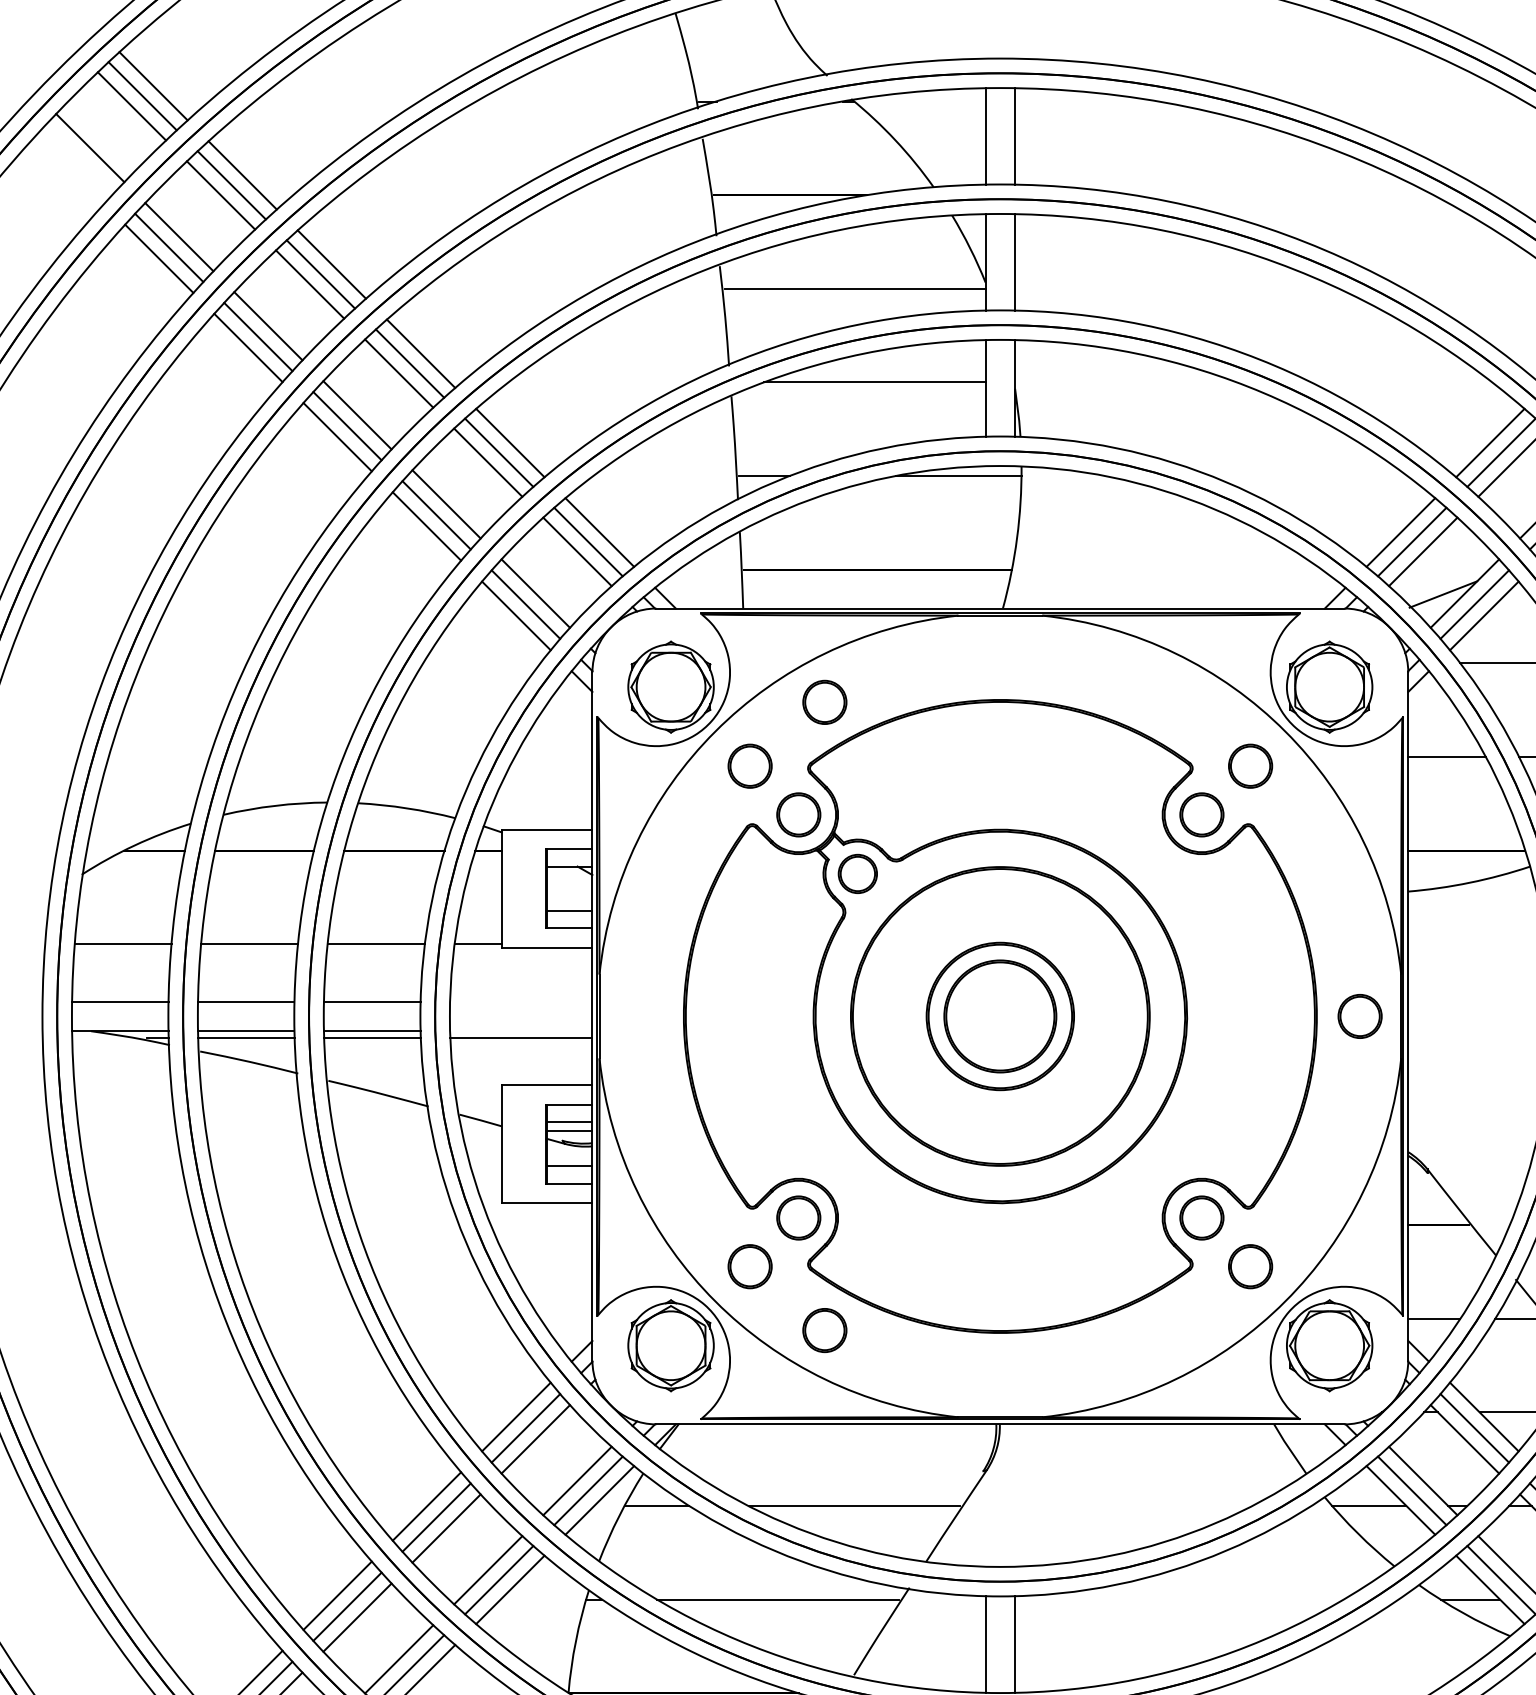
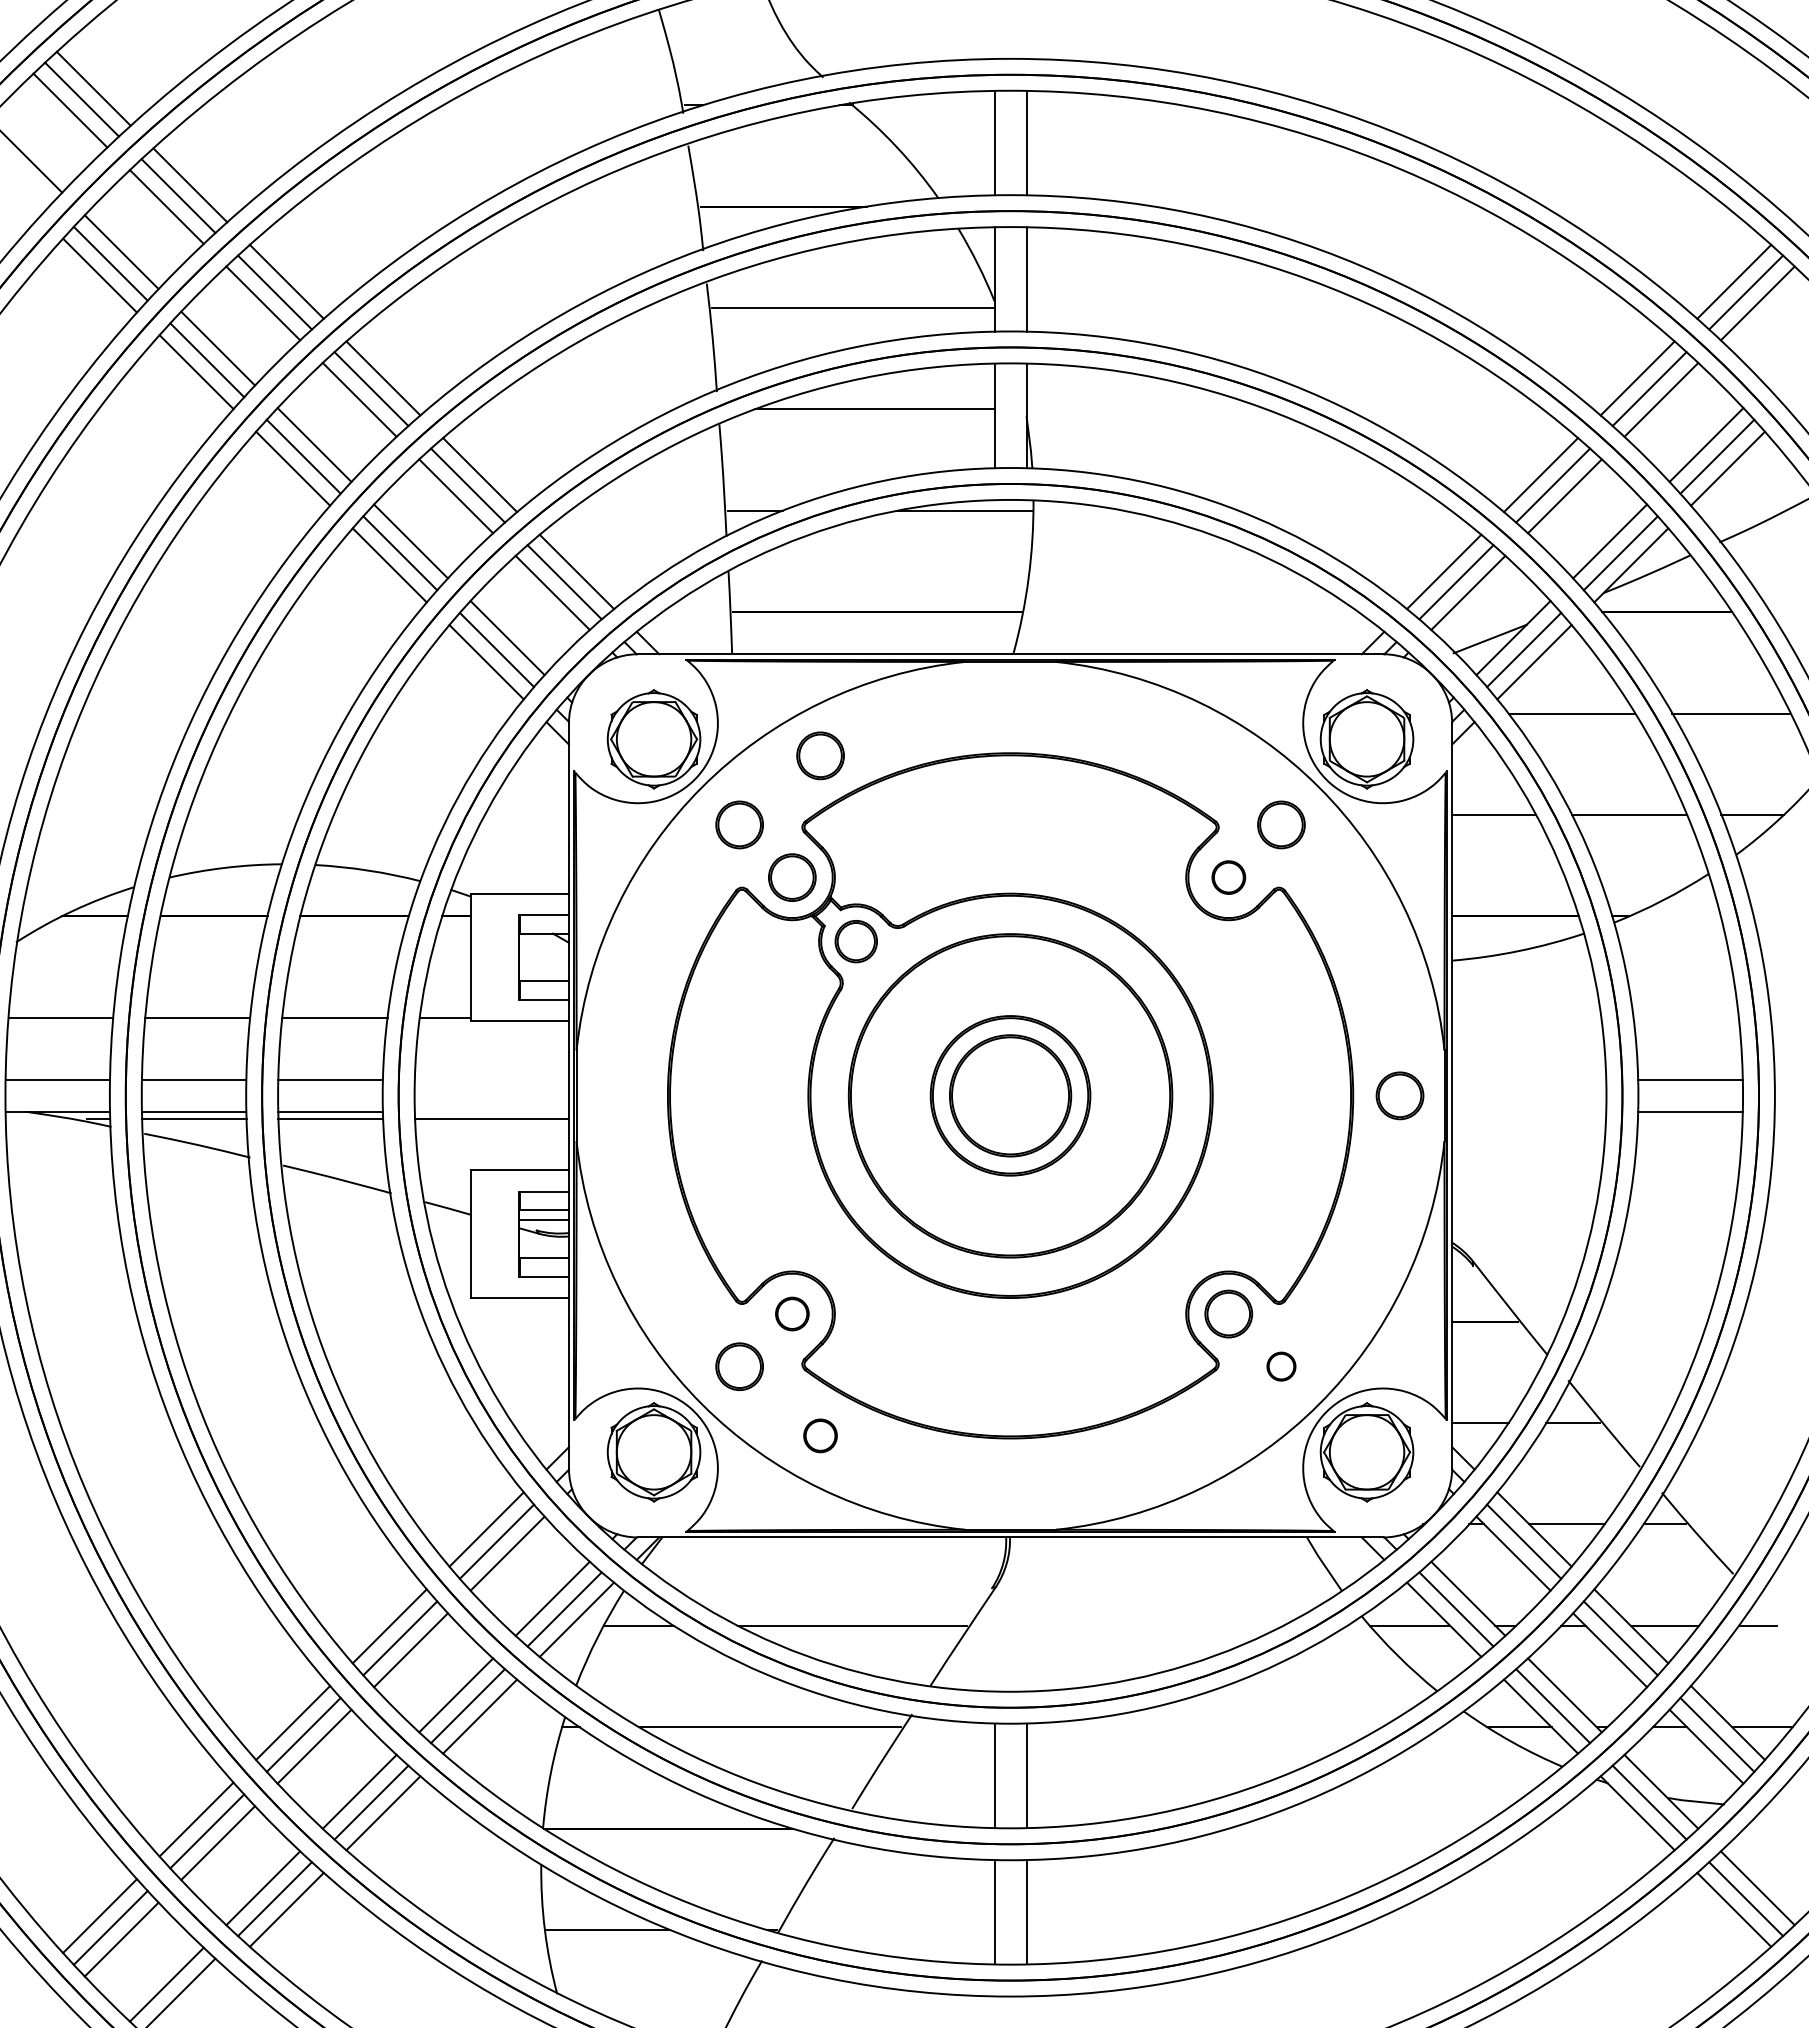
part: (1201, 814) -> (1228, 877), size x0.7
part: (798, 1217) -> (792, 1313), size x0.7
part: (1250, 1266) -> (1281, 1366), size x0.6
part: (824, 1330) -> (820, 1435), size x0.7

